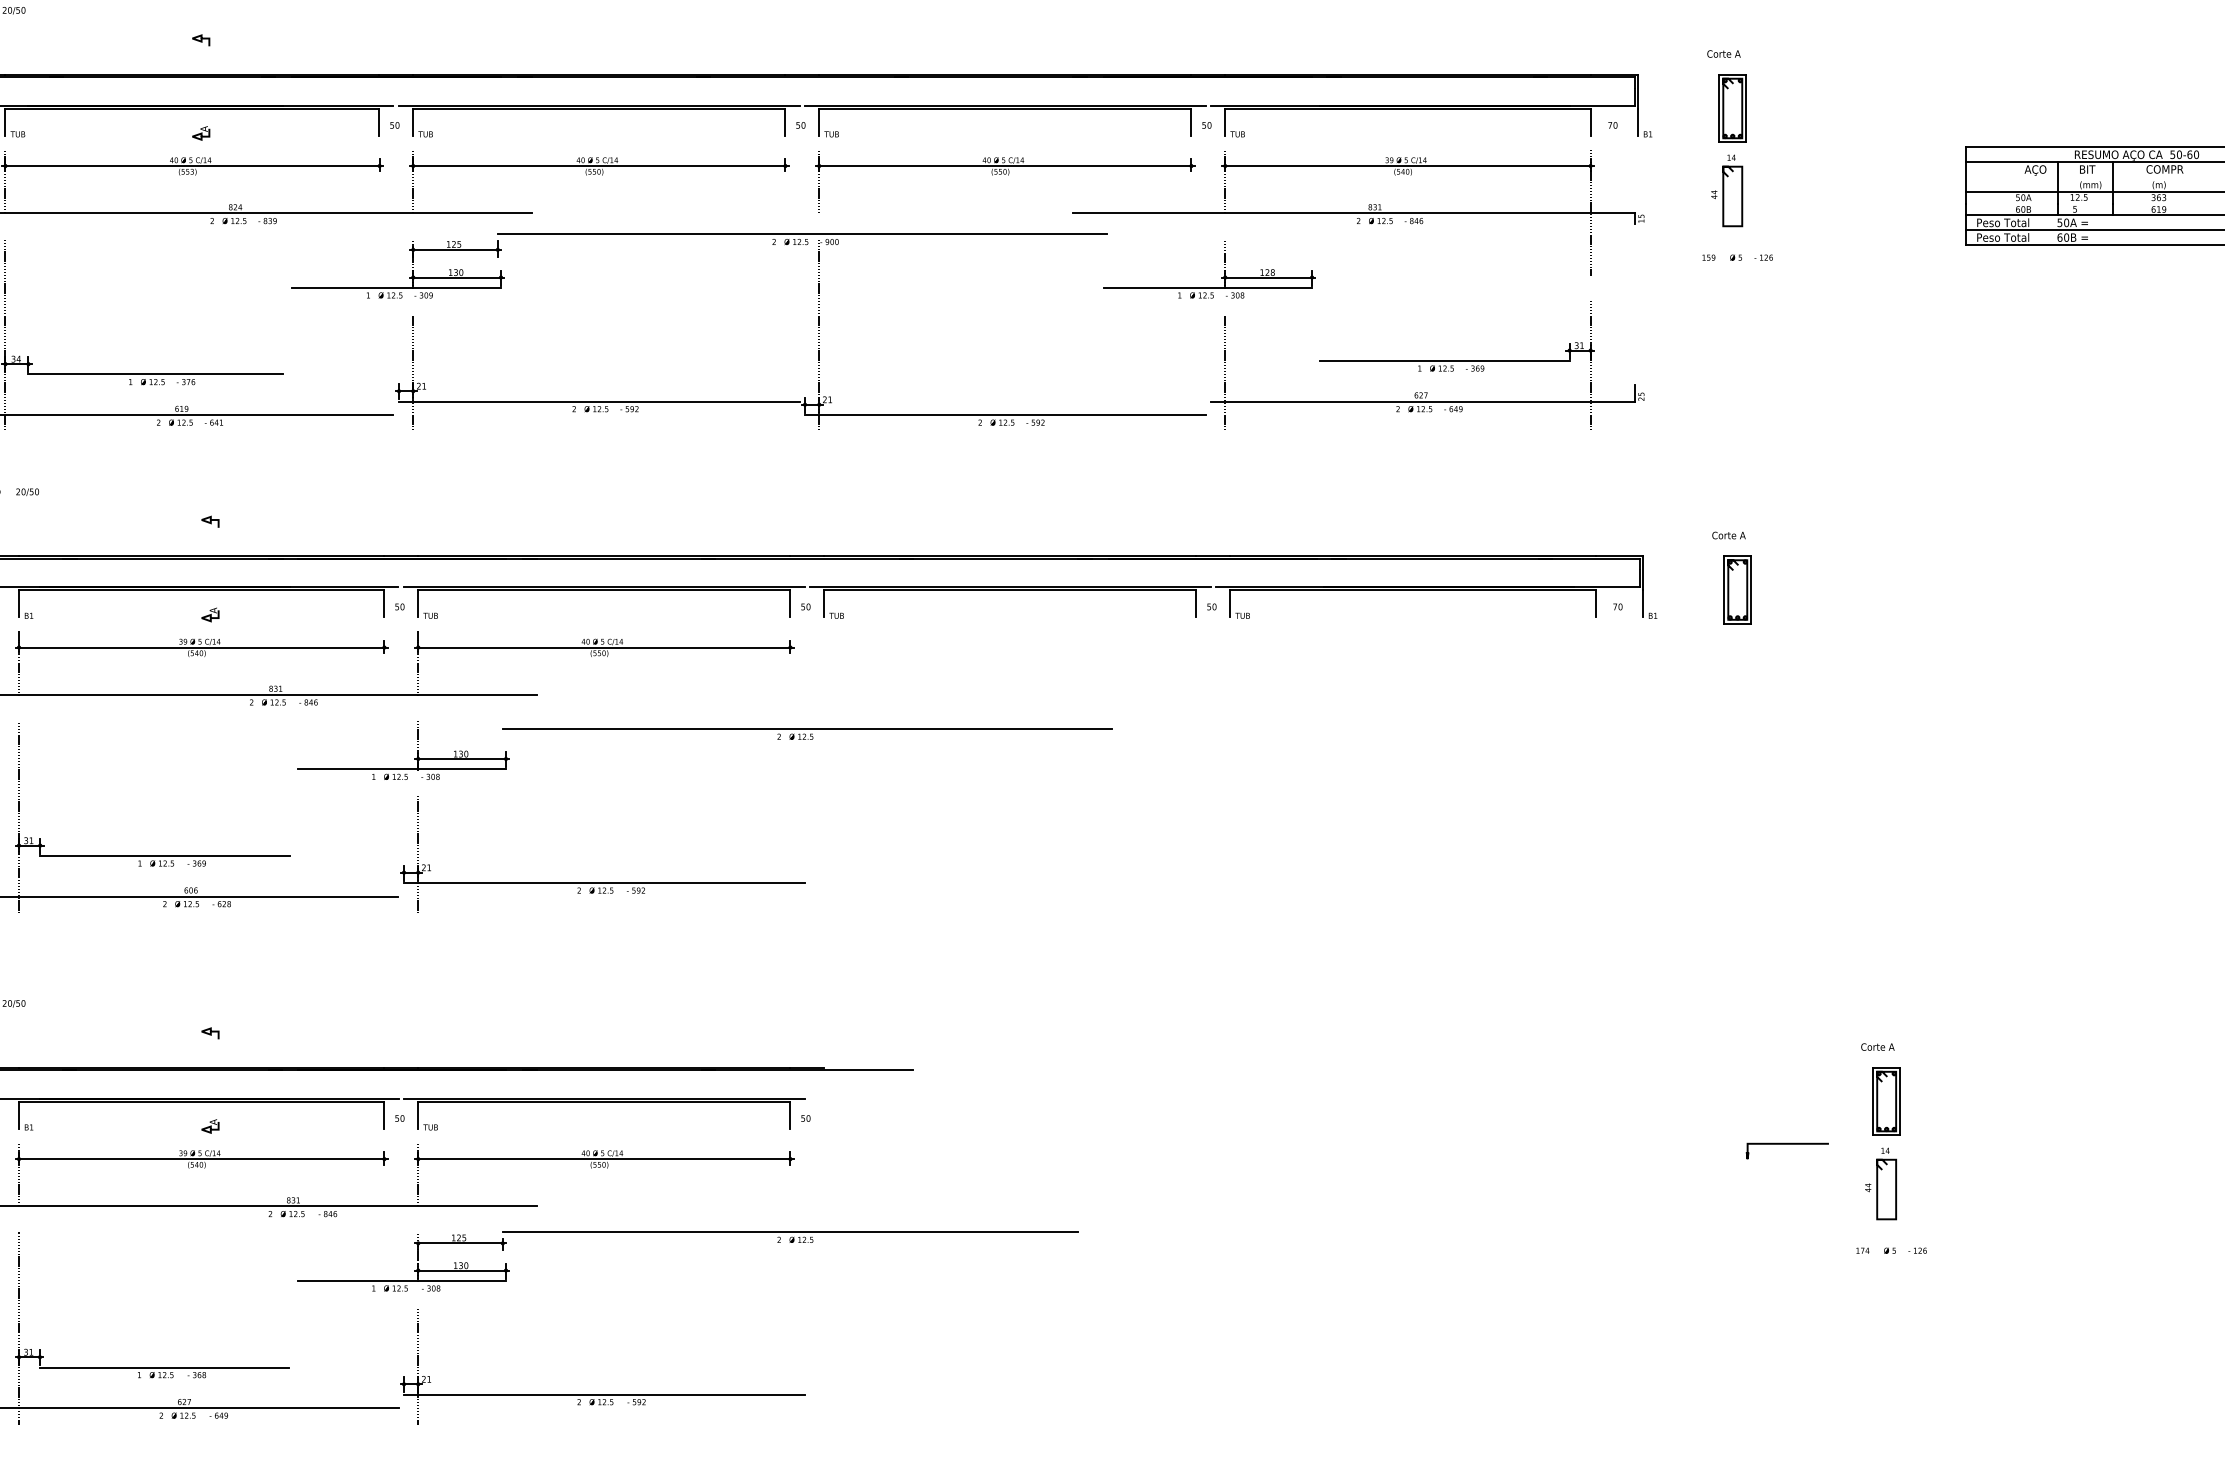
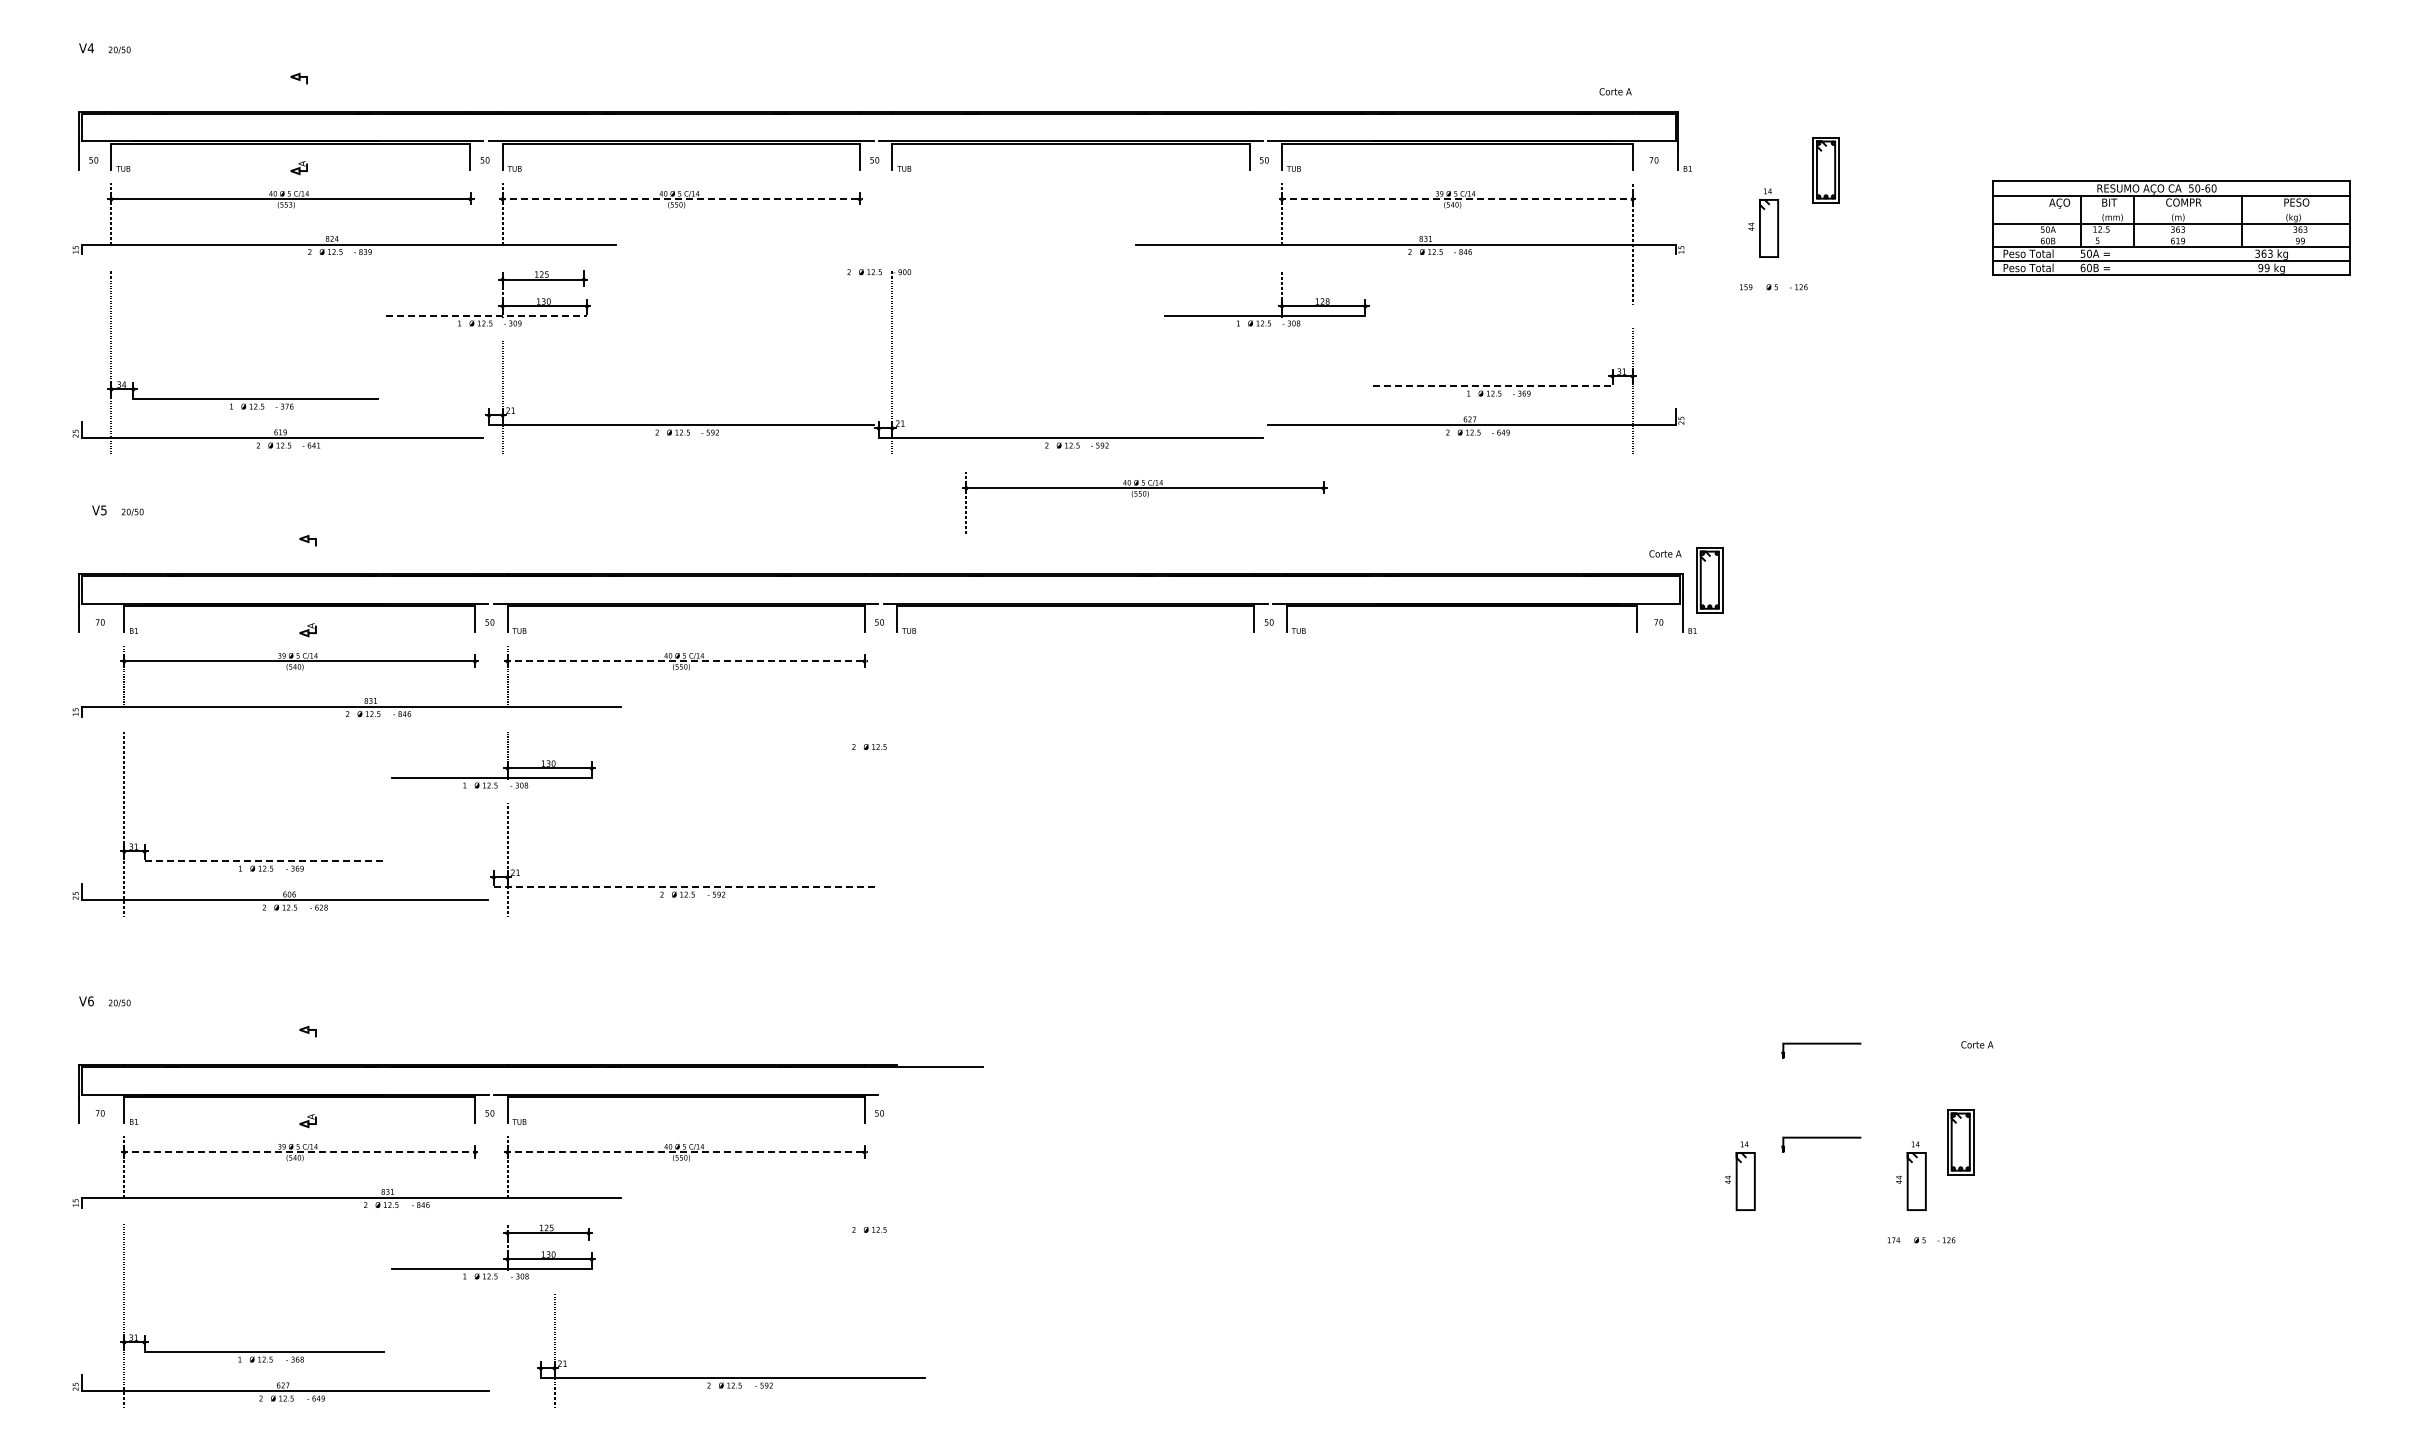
text: (1723, 53) -> (1615, 91), moved
part: (1732, 108) -> (1825, 170), moved
line: (599, 166) -> (681, 199), solid -> dashed
line: (1408, 166) -> (1457, 199), solid -> dashed
part: (1004, 180) -> (1144, 502), moved
line: (801, 233) -> (875, 264), removed
line: (397, 288) -> (487, 316), solid -> dashed
line: (1444, 361) -> (1492, 386), solid -> dashed
line: (1225, 372) -> (1282, 397), removed
text: (1729, 535) -> (1665, 553), moved
part: (1737, 590) -> (1709, 580), moved
line: (604, 647) -> (686, 661), solid -> dashed
line: (806, 728) -> (880, 739), removed
line: (165, 856) -> (264, 861), solid -> dashed
line: (604, 883) -> (686, 887), solid -> dashed
curve: (1787, 1046) -> (1821, 1044), added
text: (1878, 1046) -> (1977, 1044), moved
part: (1886, 1101) -> (1960, 1142), moved
line: (201, 1159) -> (299, 1152), solid -> dashed
line: (604, 1159) -> (686, 1152), solid -> dashed
part: (1703, 1183) -> (1740, 1175), added
line: (790, 1232) -> (864, 1222), removed
part: (602, 1393) -> (731, 1377), moved

